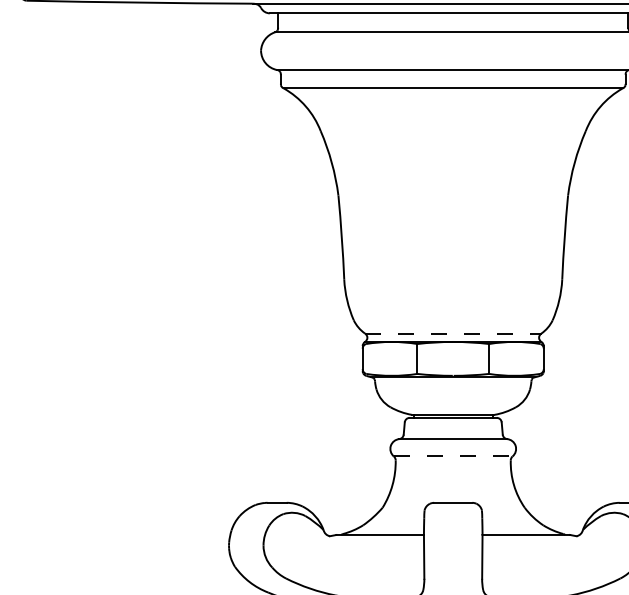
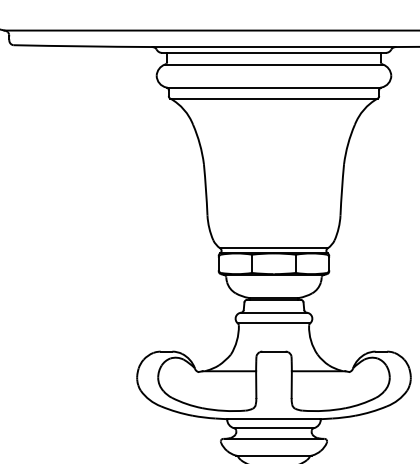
line: (452, 333) -> (273, 248), dashed -> solid
line: (454, 456) -> (274, 323), dashed -> solid

